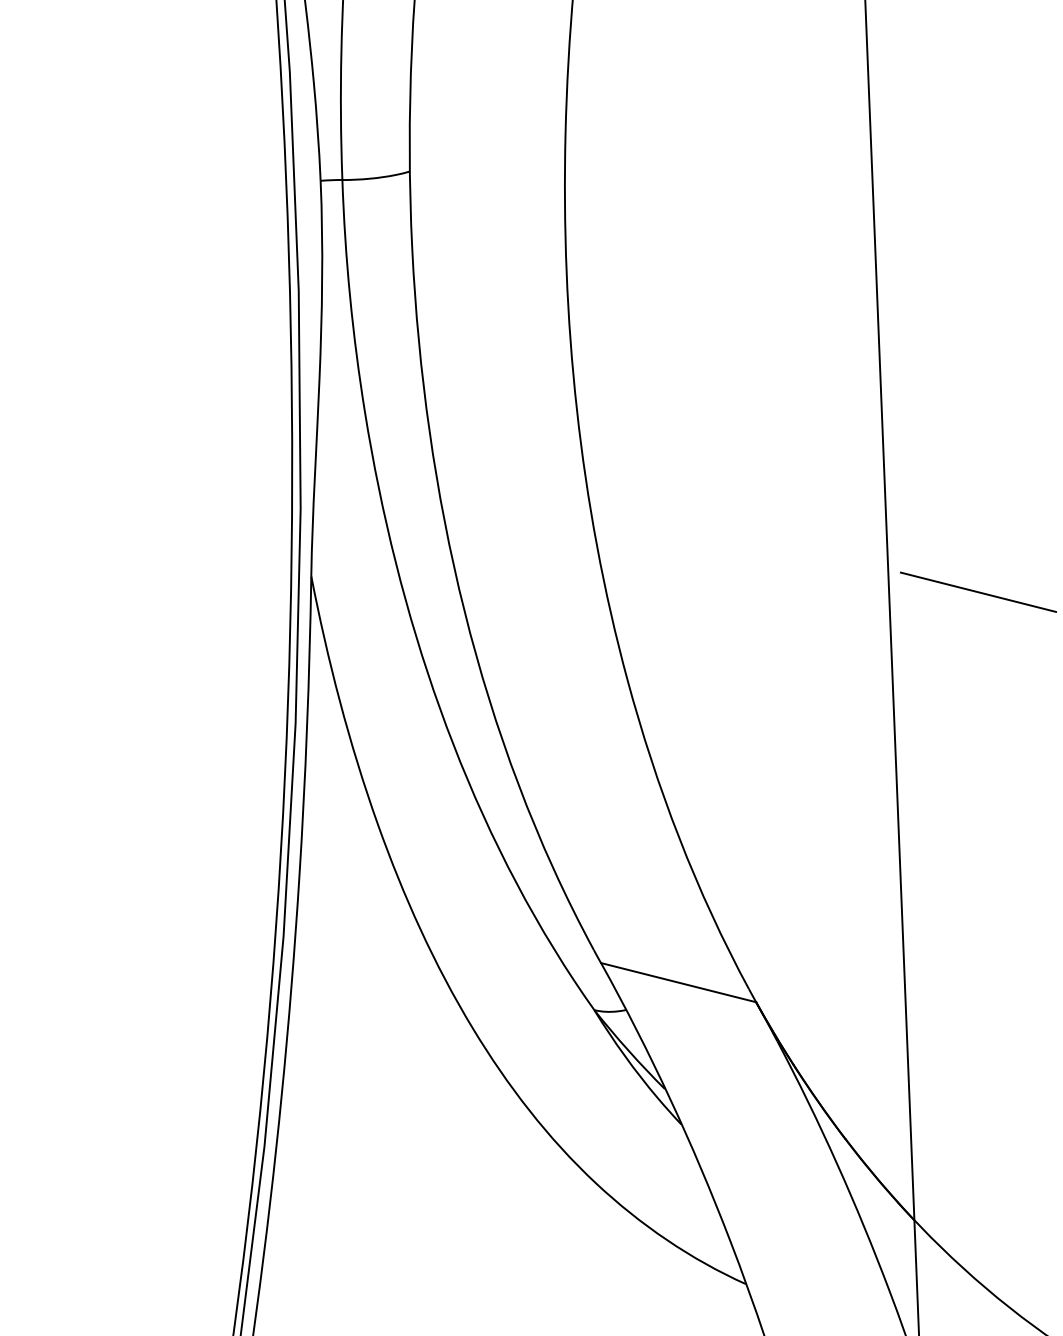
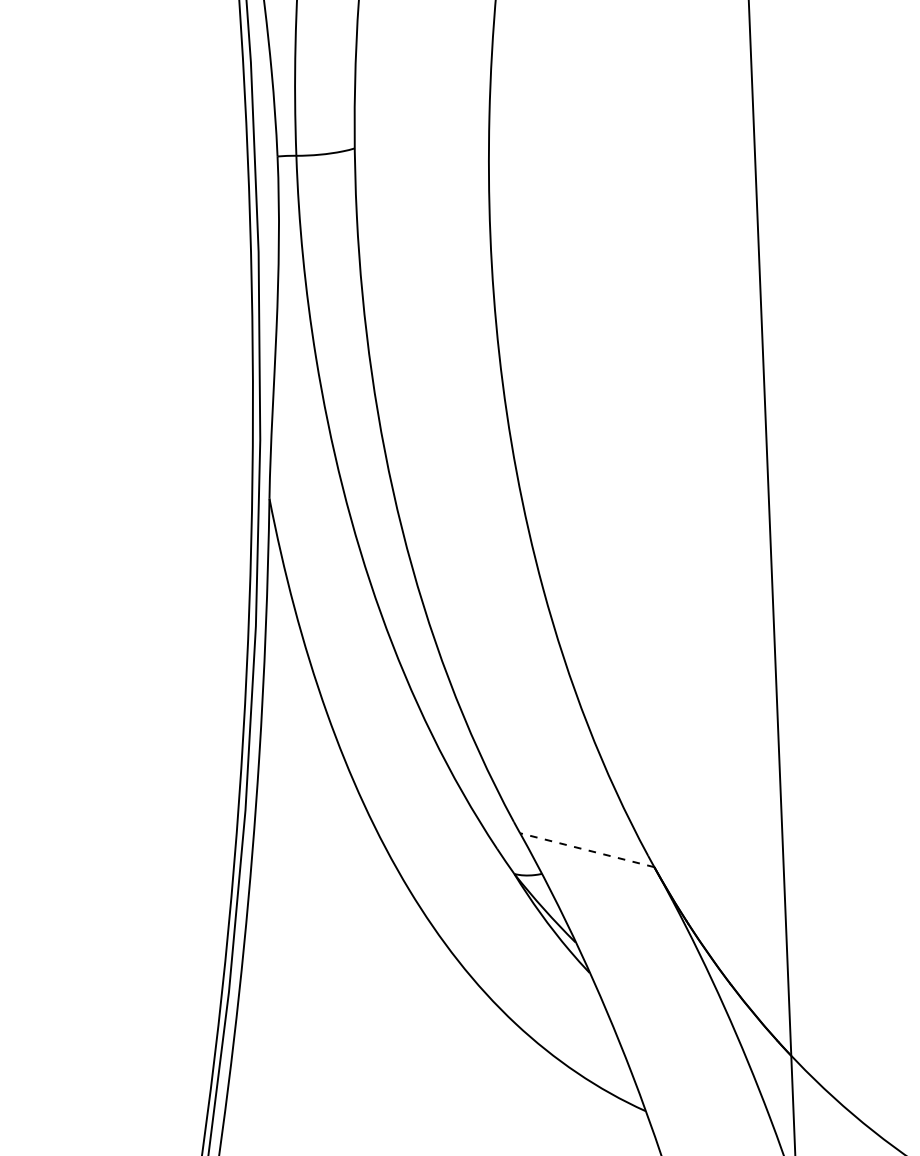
line: (978, 591) -> (846, 511), removed
line: (678, 982) -> (587, 850), solid -> dashed

